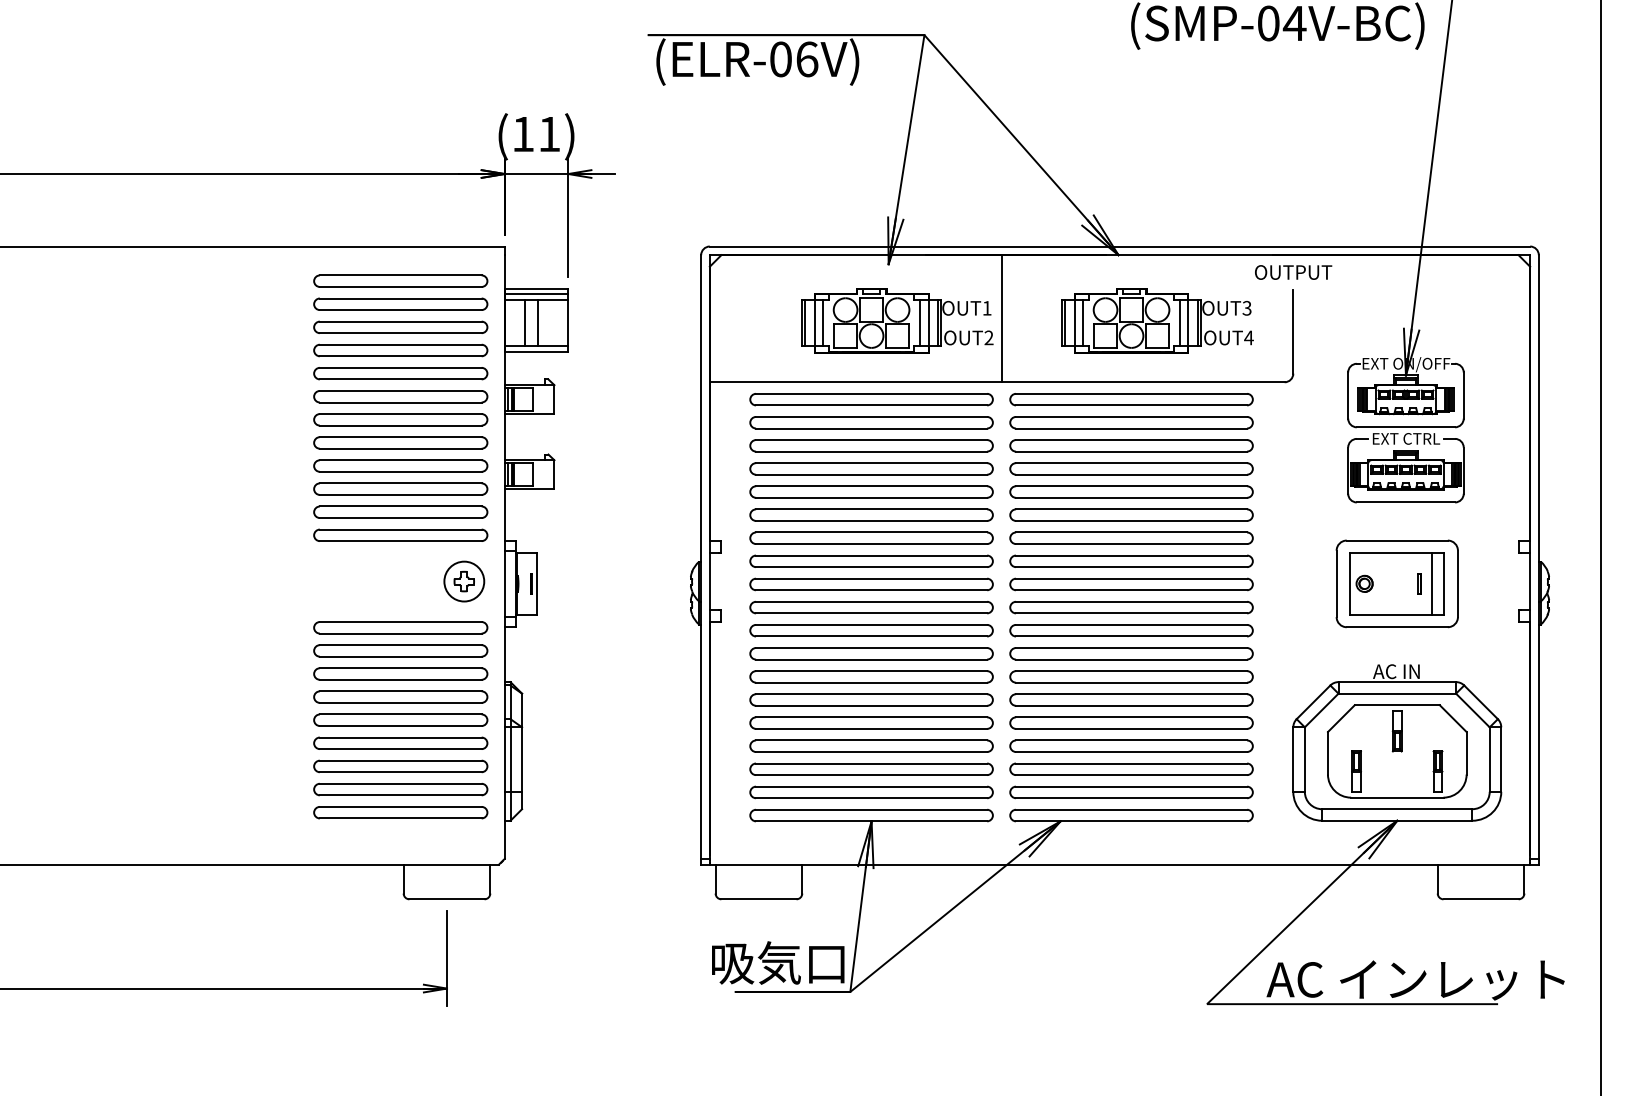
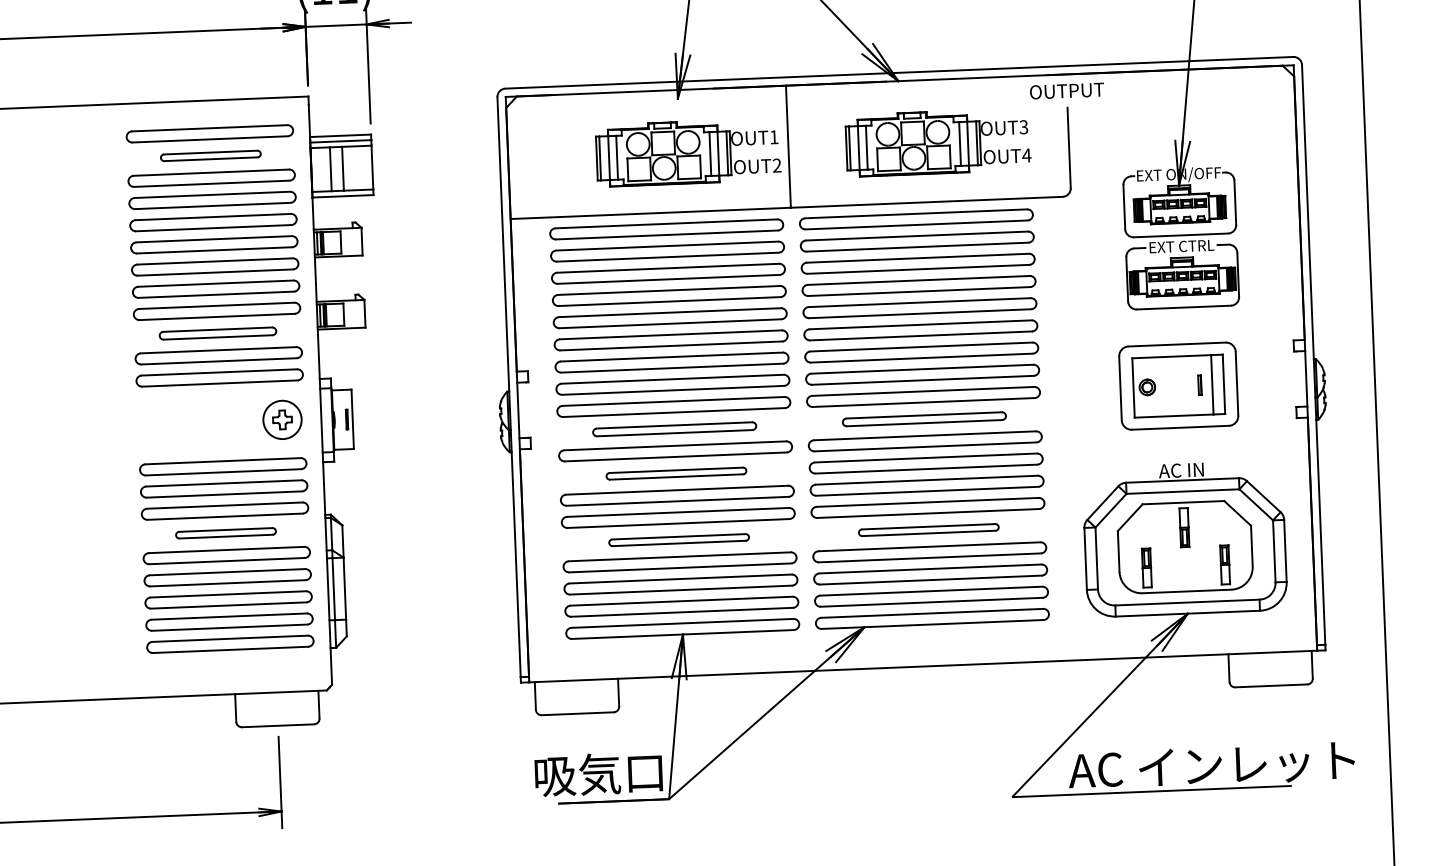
part: (400, 303) -> (210, 155), size x0.6
part: (400, 488) -> (217, 332), size x0.7
part: (871, 607) -> (674, 429), size x0.7
part: (1131, 607) -> (924, 419), size x0.7
part: (871, 653) -> (676, 473), size x0.6
part: (400, 696) -> (225, 532), size x0.6
part: (871, 722) -> (679, 539), size x0.6
part: (1131, 722) -> (928, 529), size x0.6

